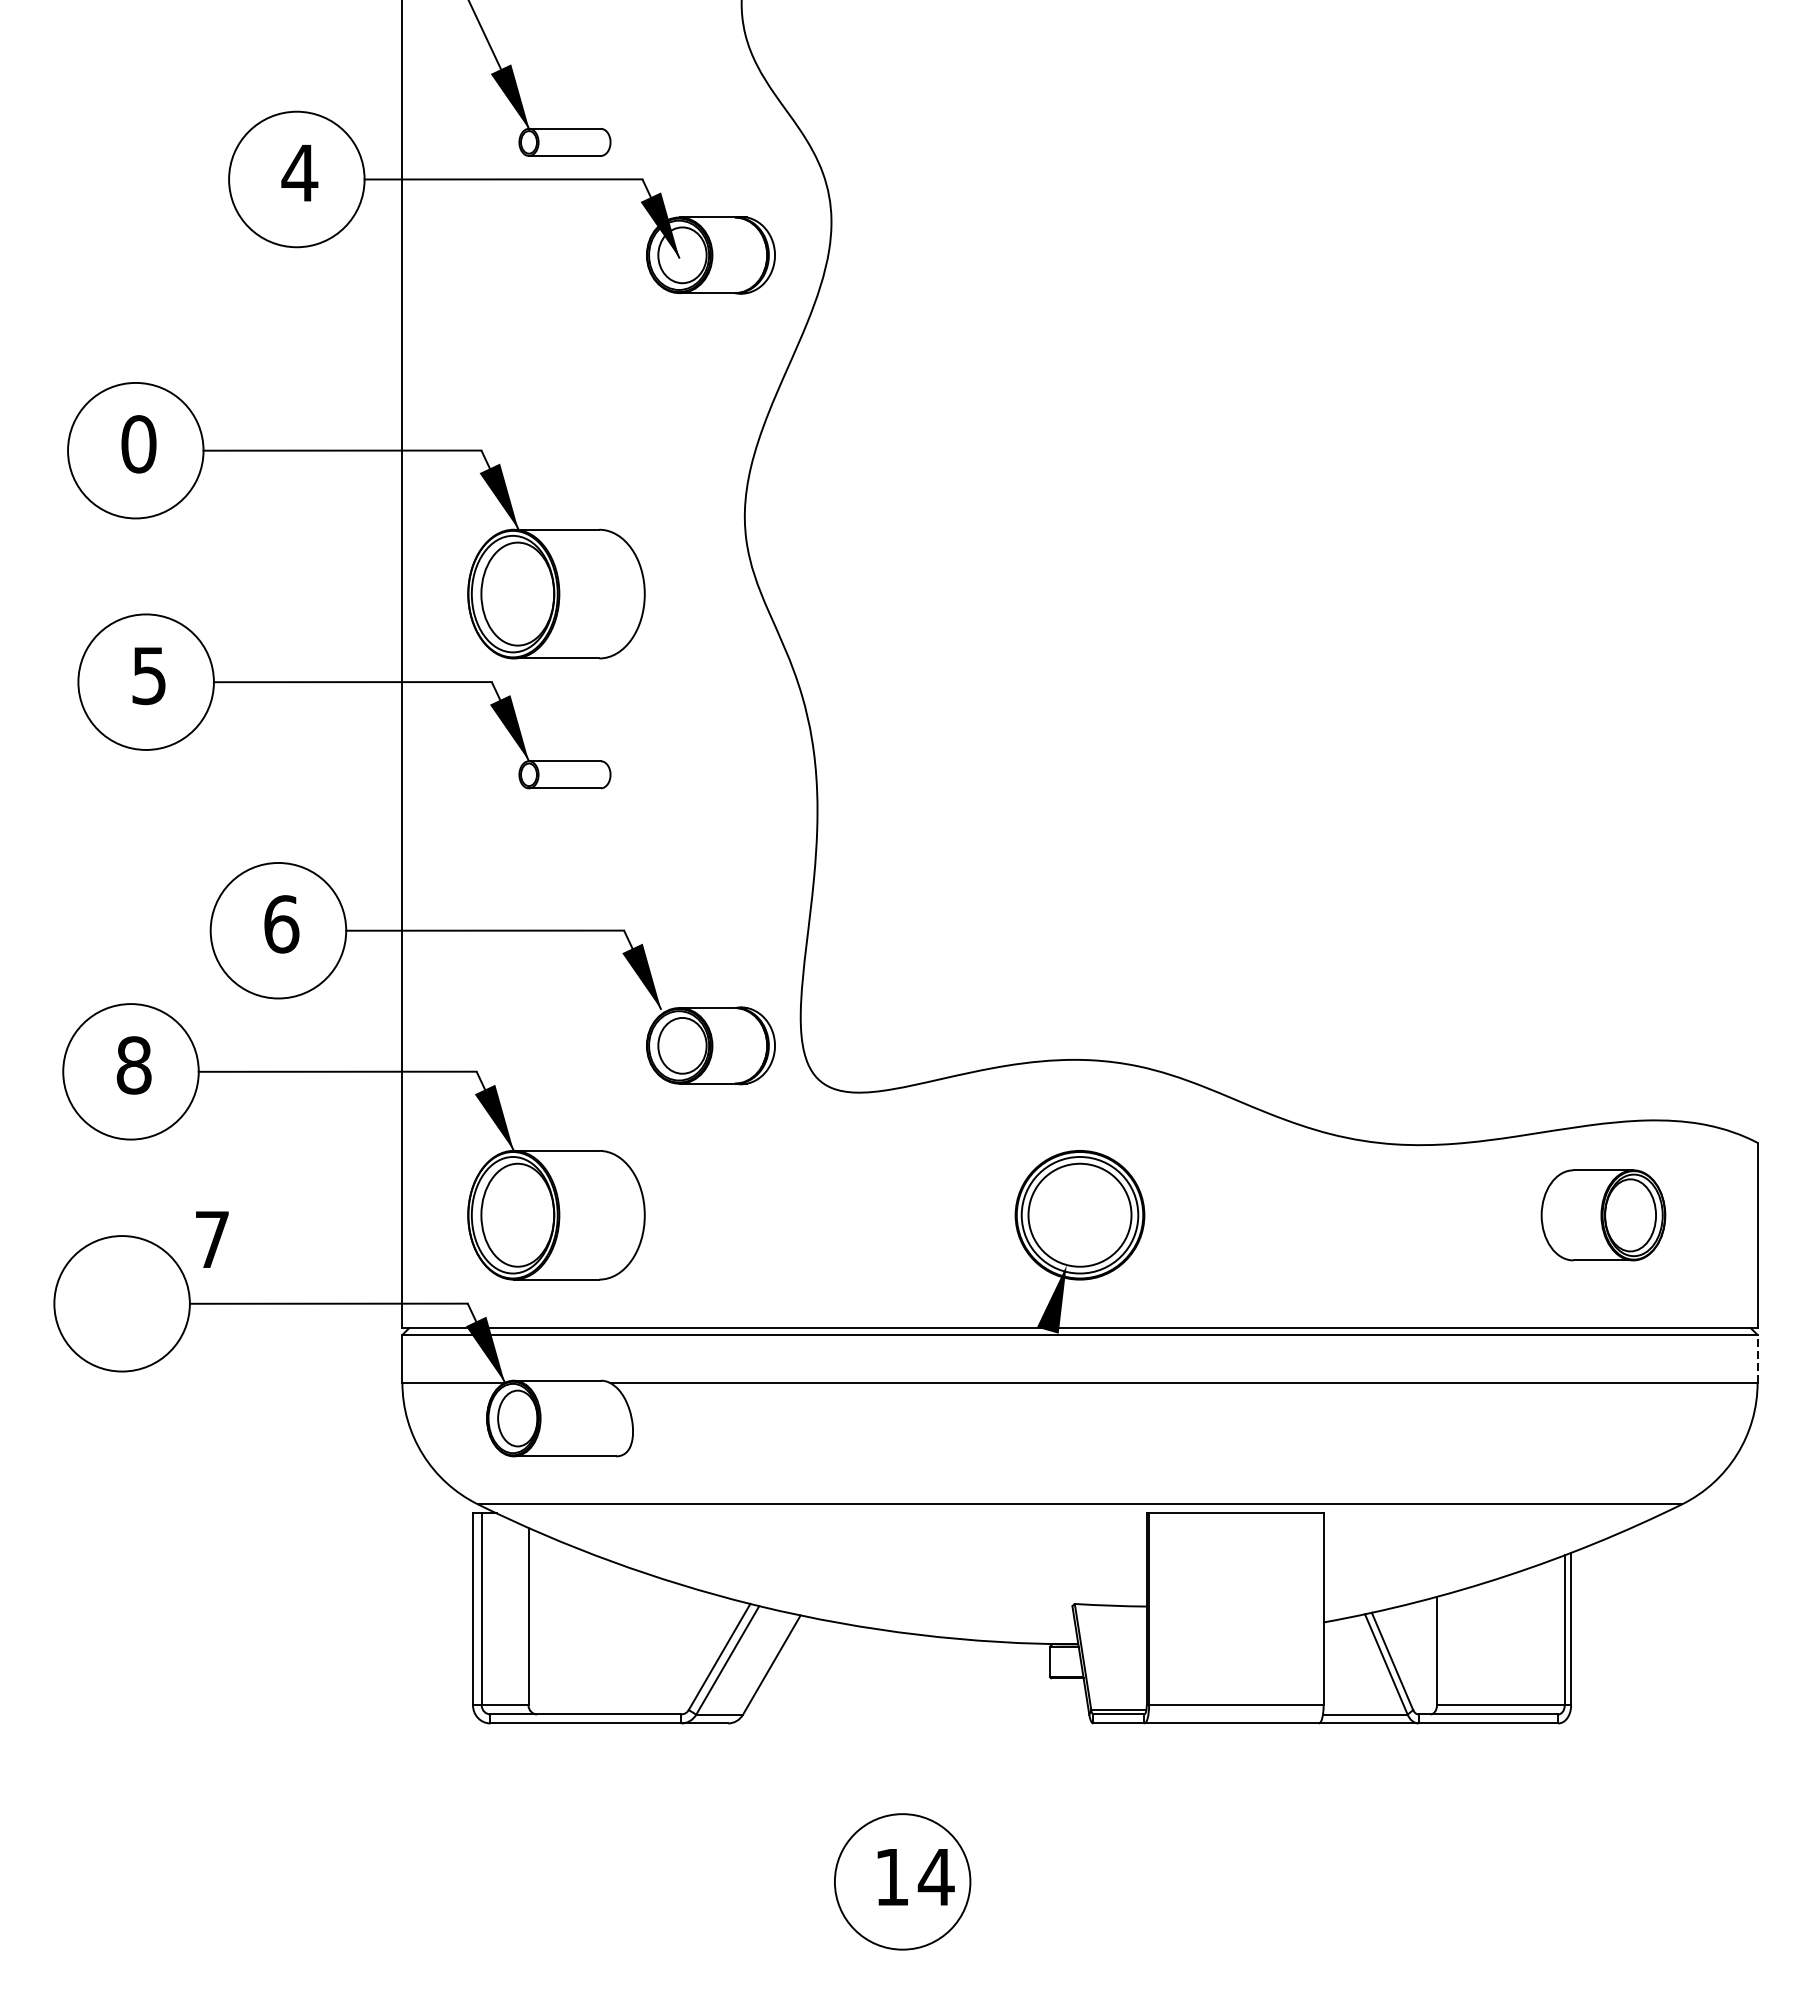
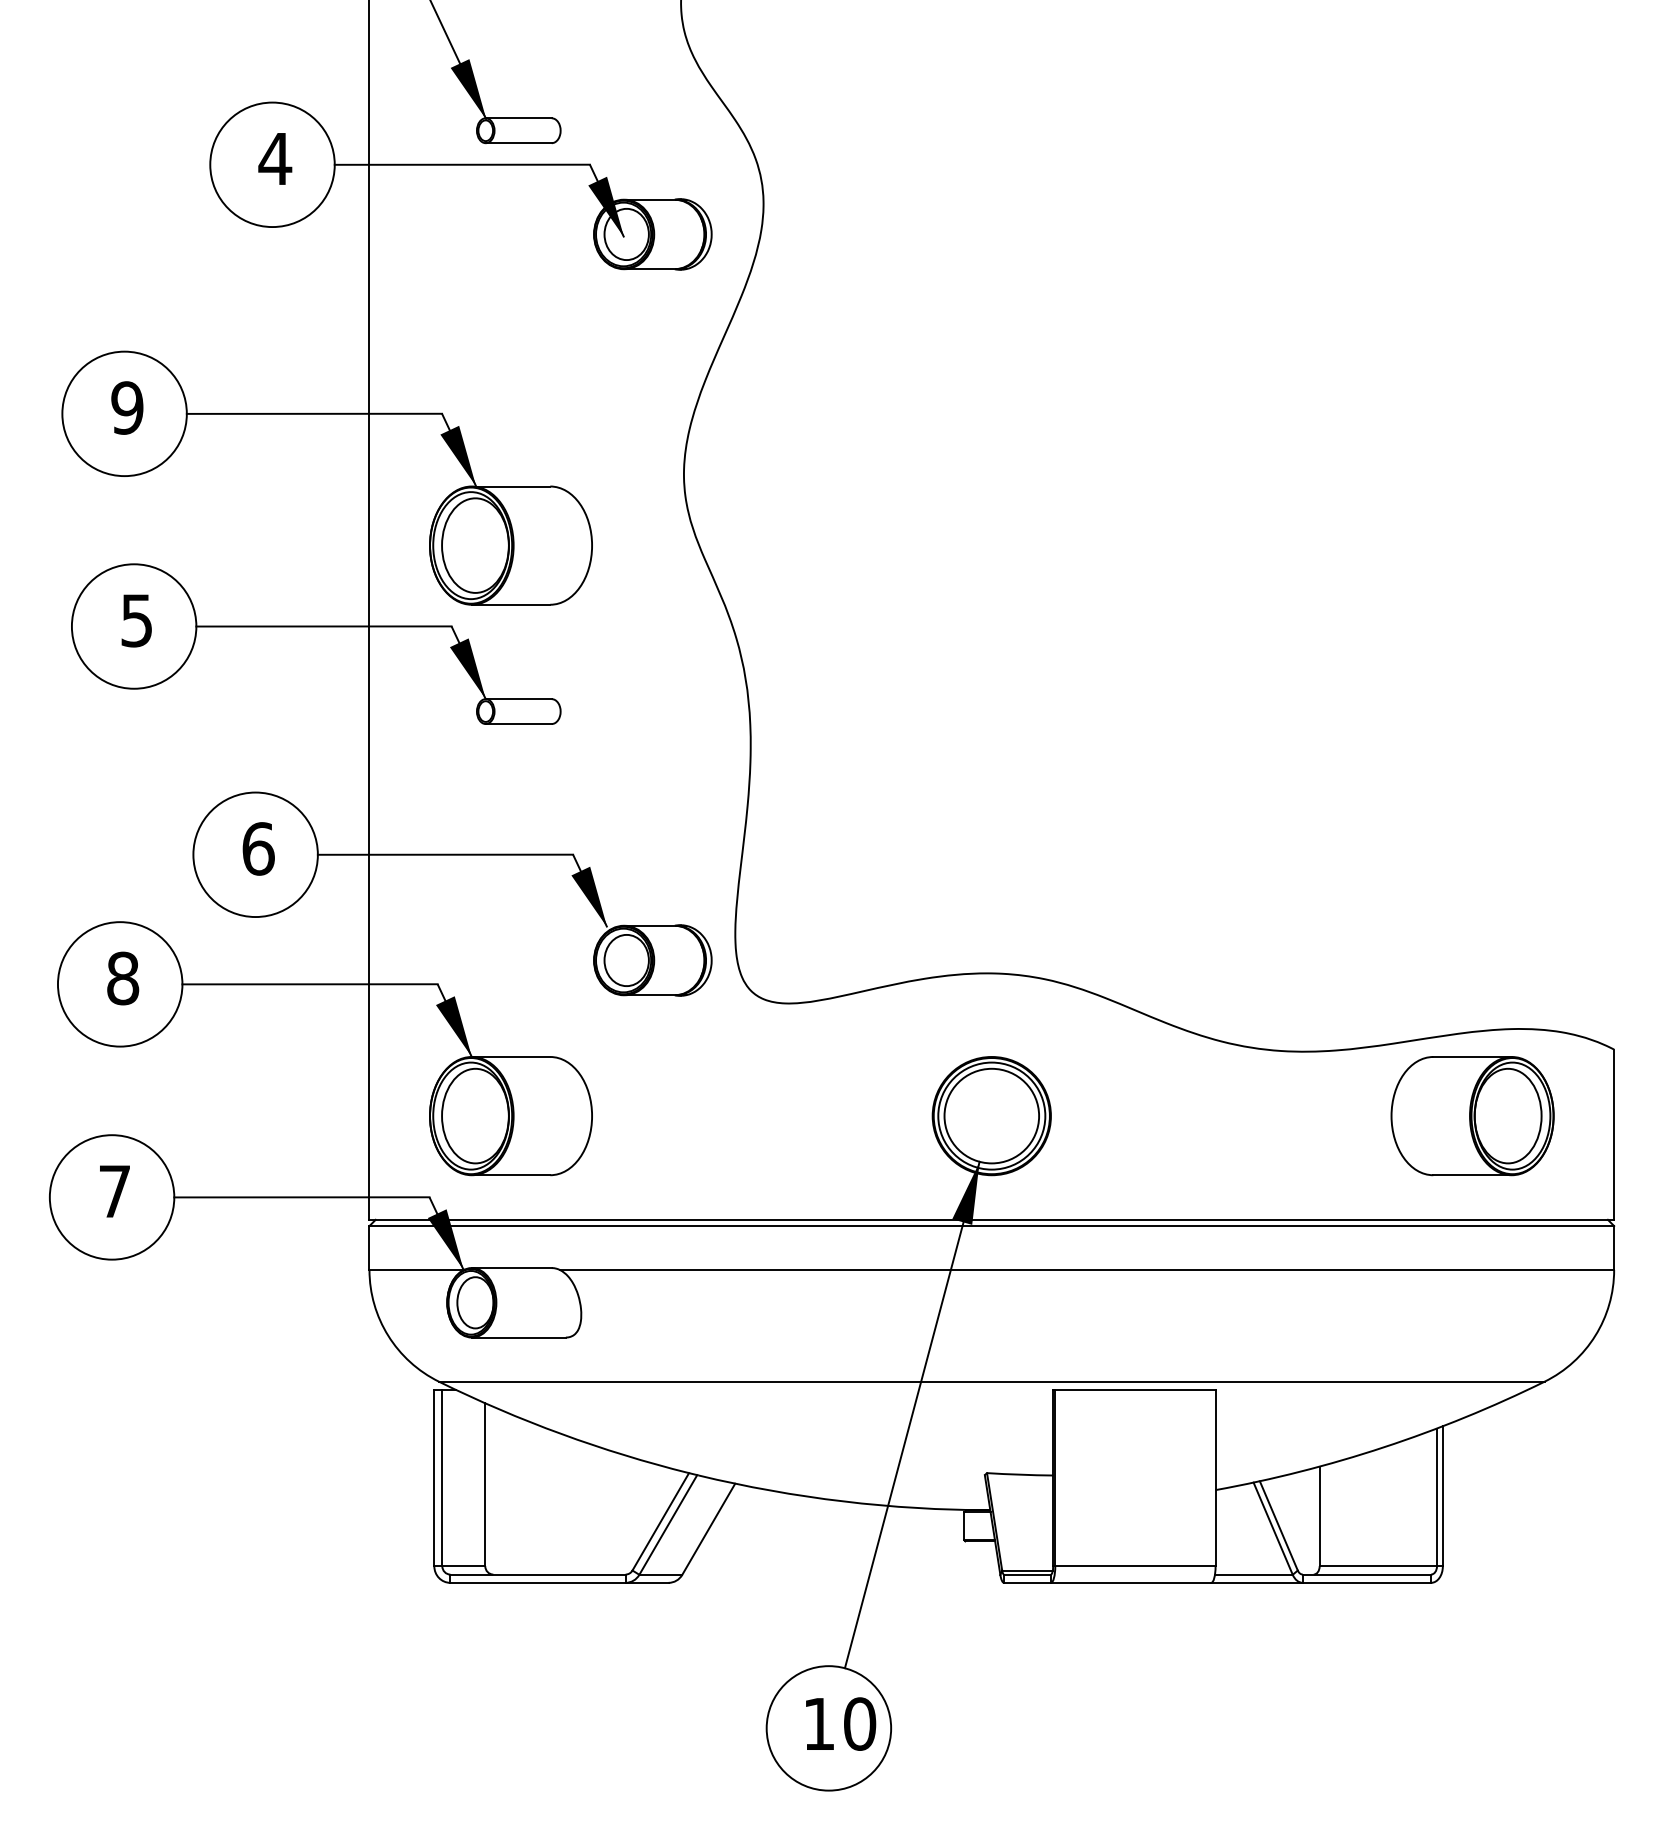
text: (138, 443) -> (127, 407), 0 -> 9
part: (1603, 1215) -> (1472, 1116), size x1.43
text: (211, 1239) -> (114, 1191), moved
line: (1757, 1359) -> (1614, 1248), dashed -> solid
line: (992, 1540) -> (911, 1414), added
text: (935, 1876) -> (859, 1723), 14 -> 10

